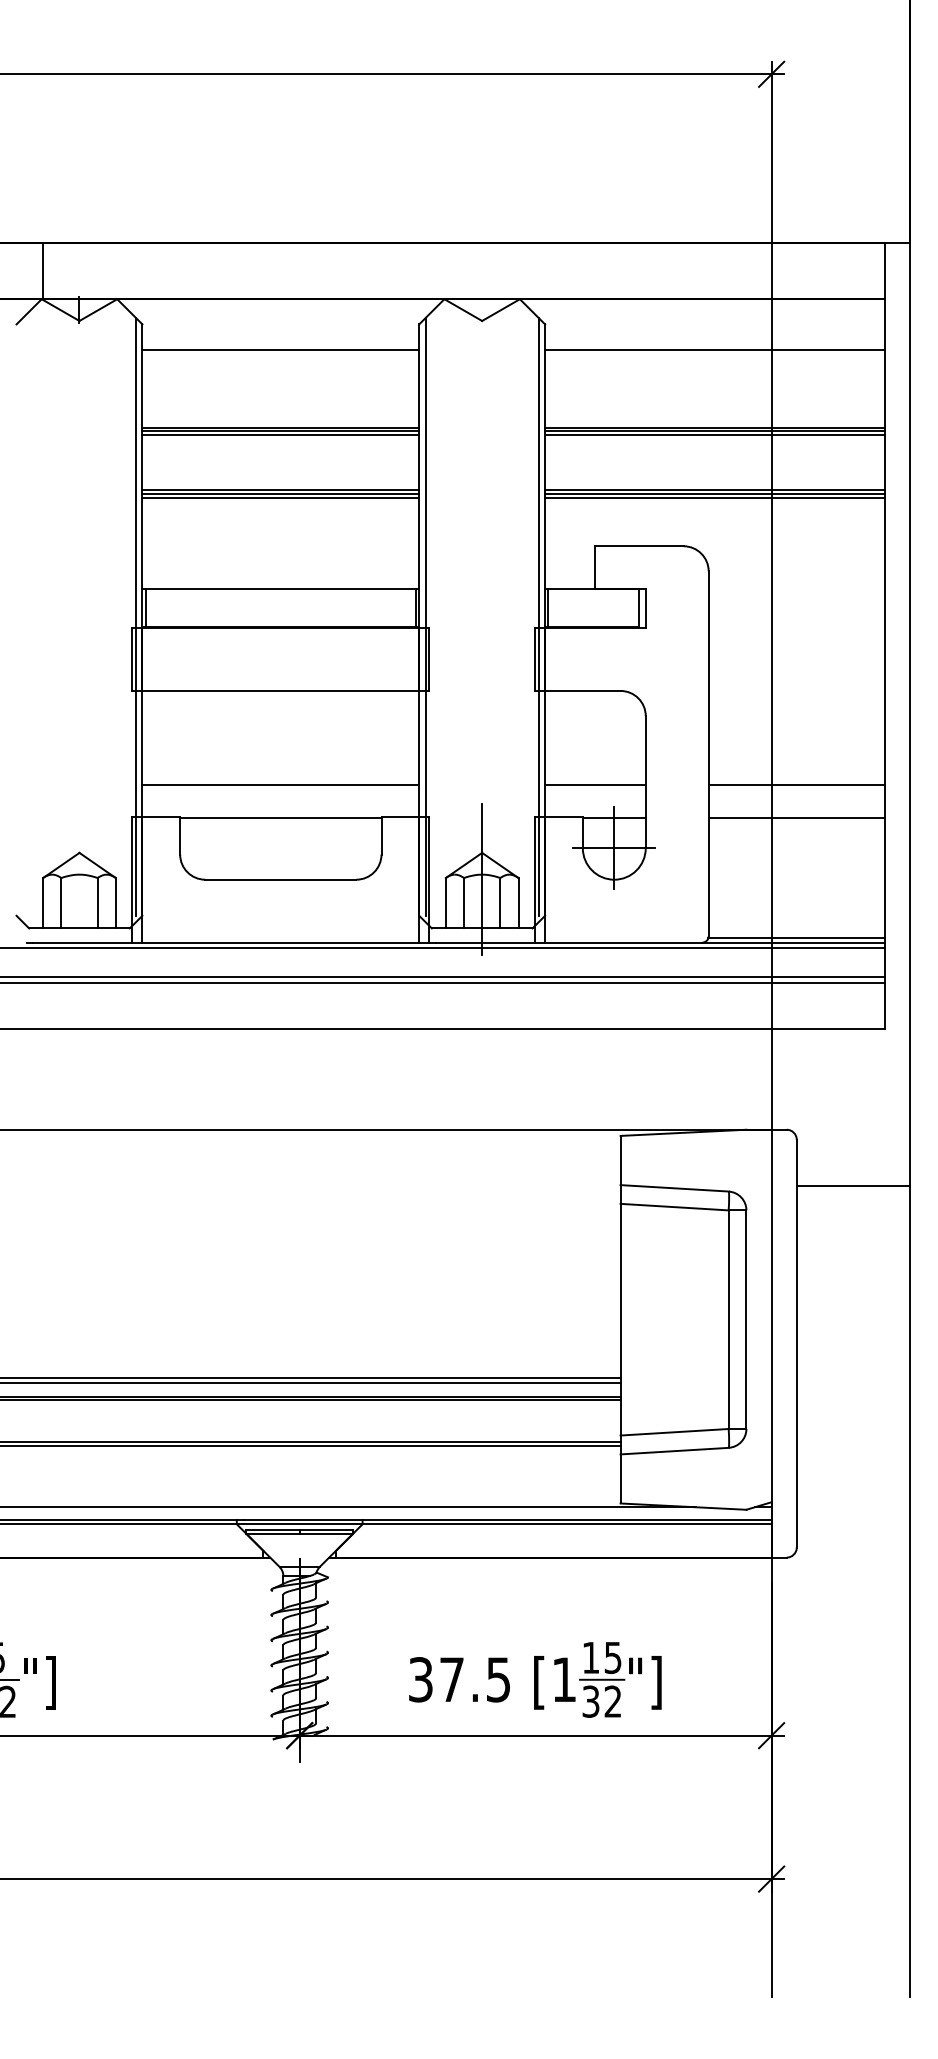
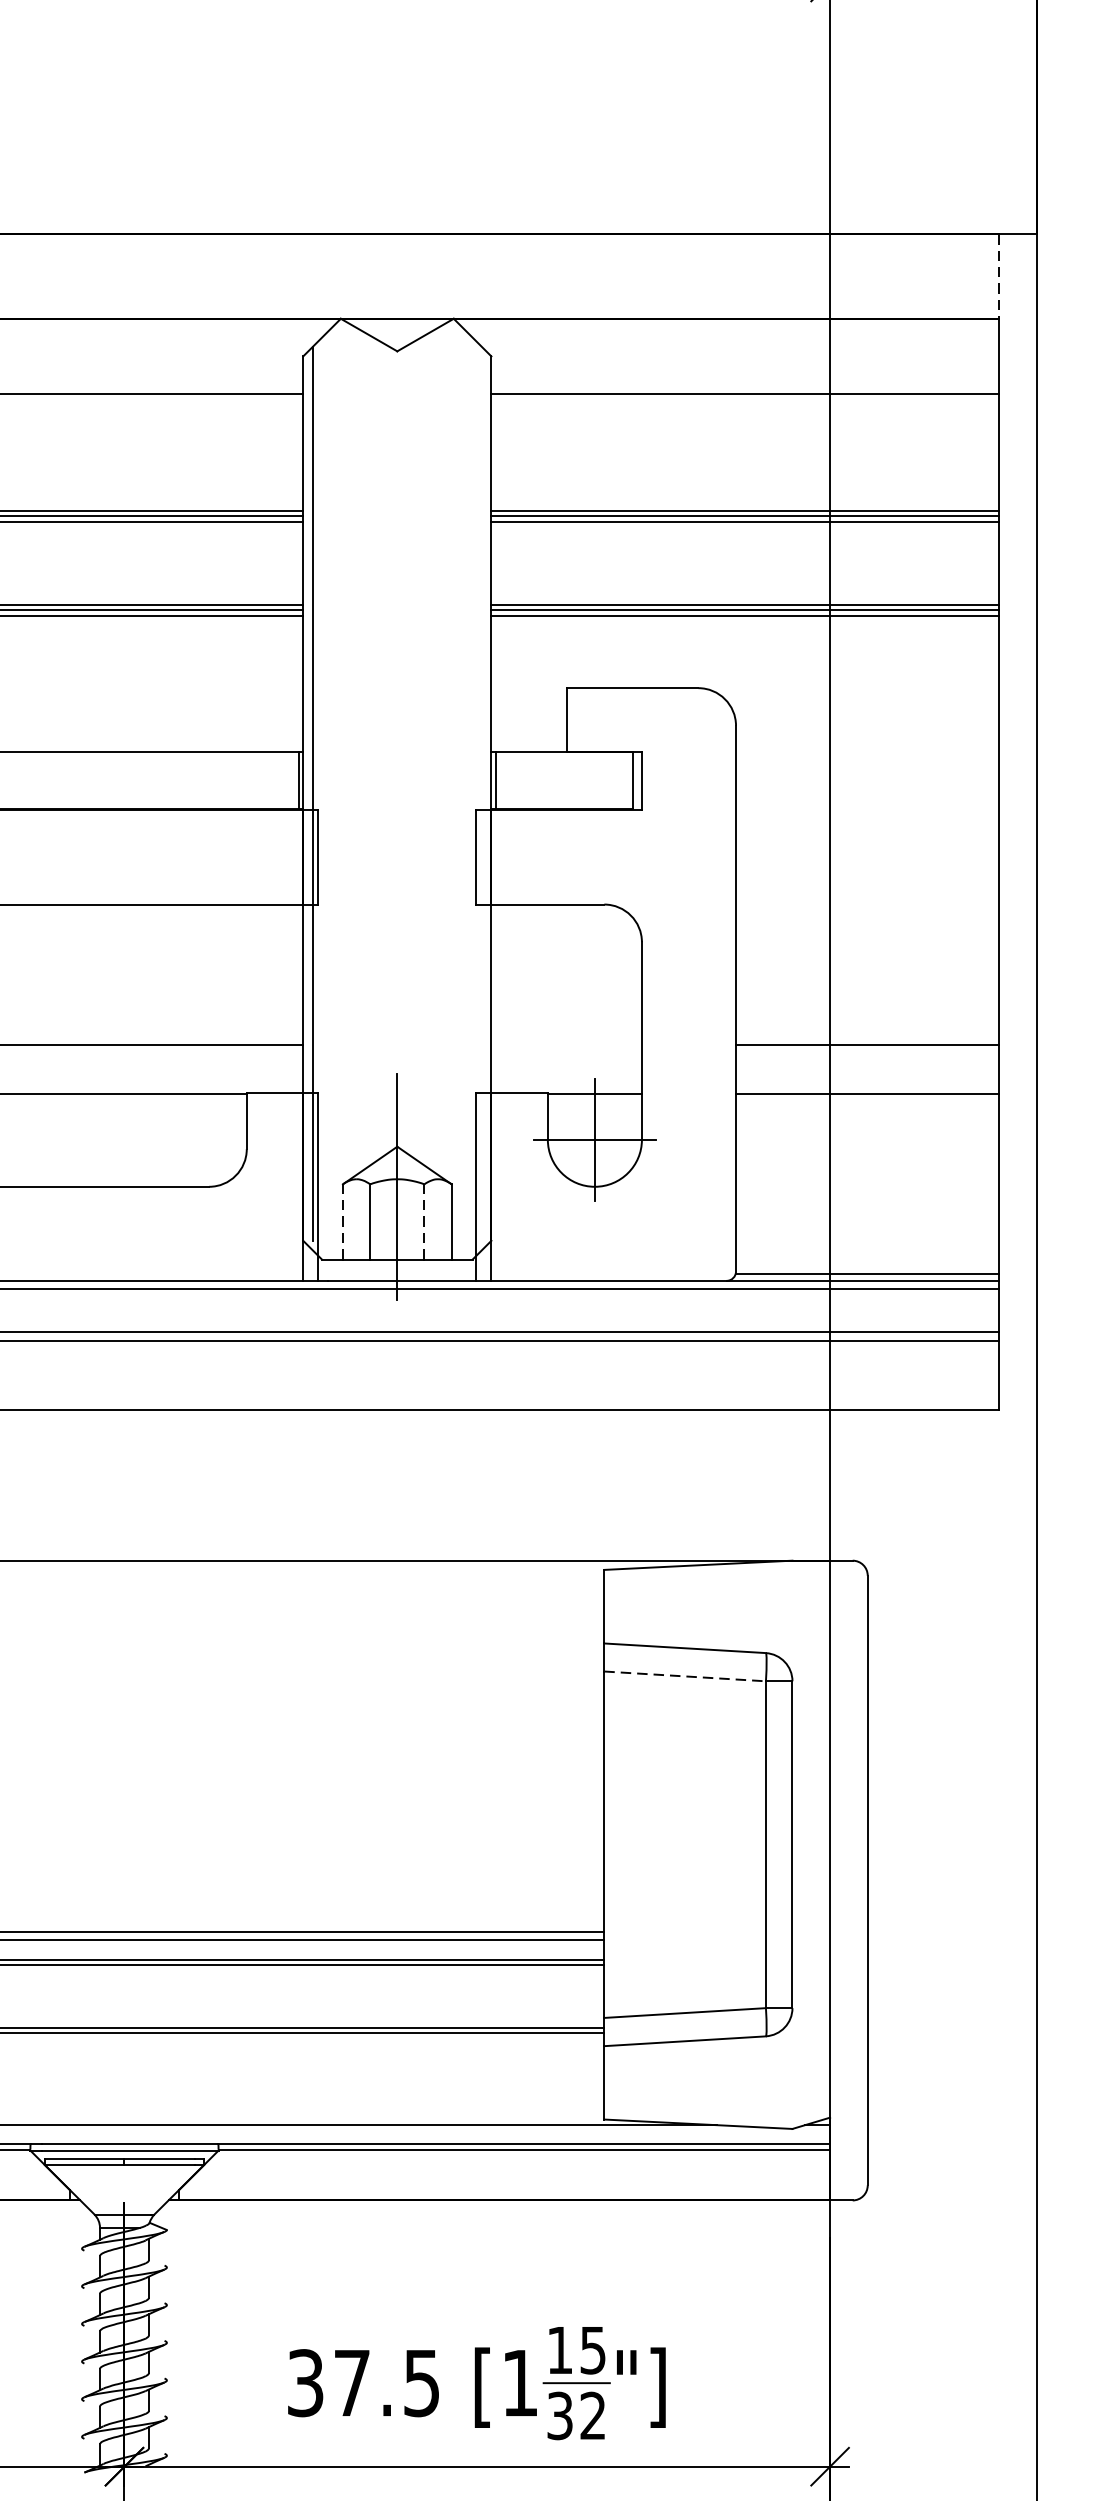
line: (884, 271) -> (998, 277), solid -> dashed
line: (538, 616) -> (481, 793), removed
line: (595, 785) -> (566, 1045), removed
line: (445, 902) -> (342, 1220), solid -> dashed
line: (500, 902) -> (424, 1220), solid -> dashed
line: (853, 1186) -> (952, 1645), removed
line: (675, 1207) -> (686, 1676), solid -> dashed

